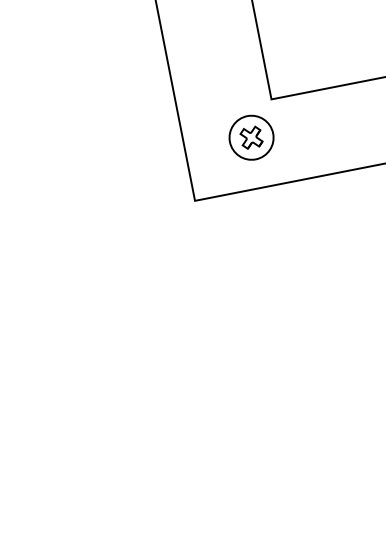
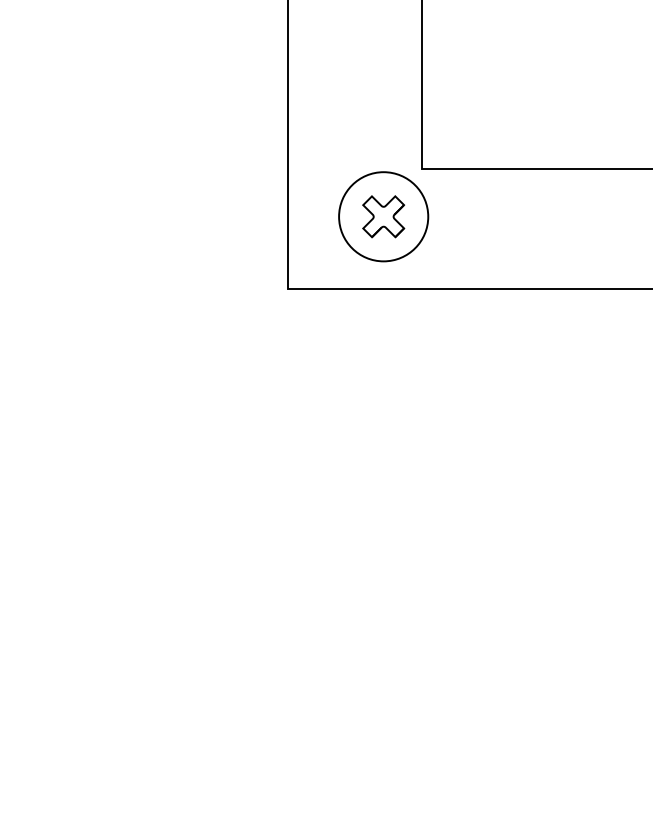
part: (251, 137) -> (383, 216), size x1.43

